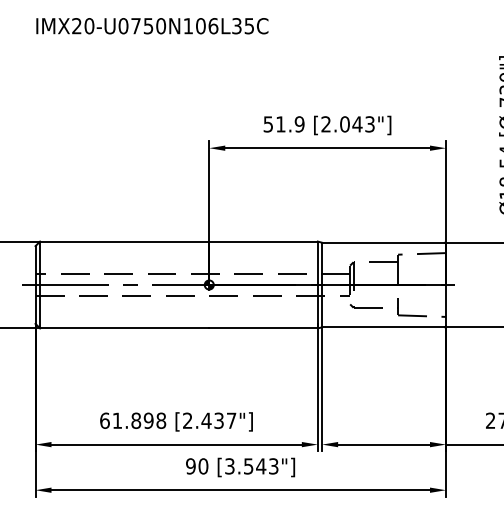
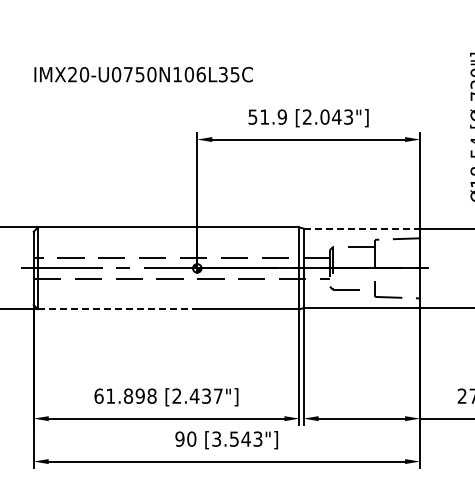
text: (152, 25) -> (143, 74), moved
line: (383, 242) -> (361, 228), solid -> dashed
line: (124, 328) -> (117, 309), solid -> dashed

